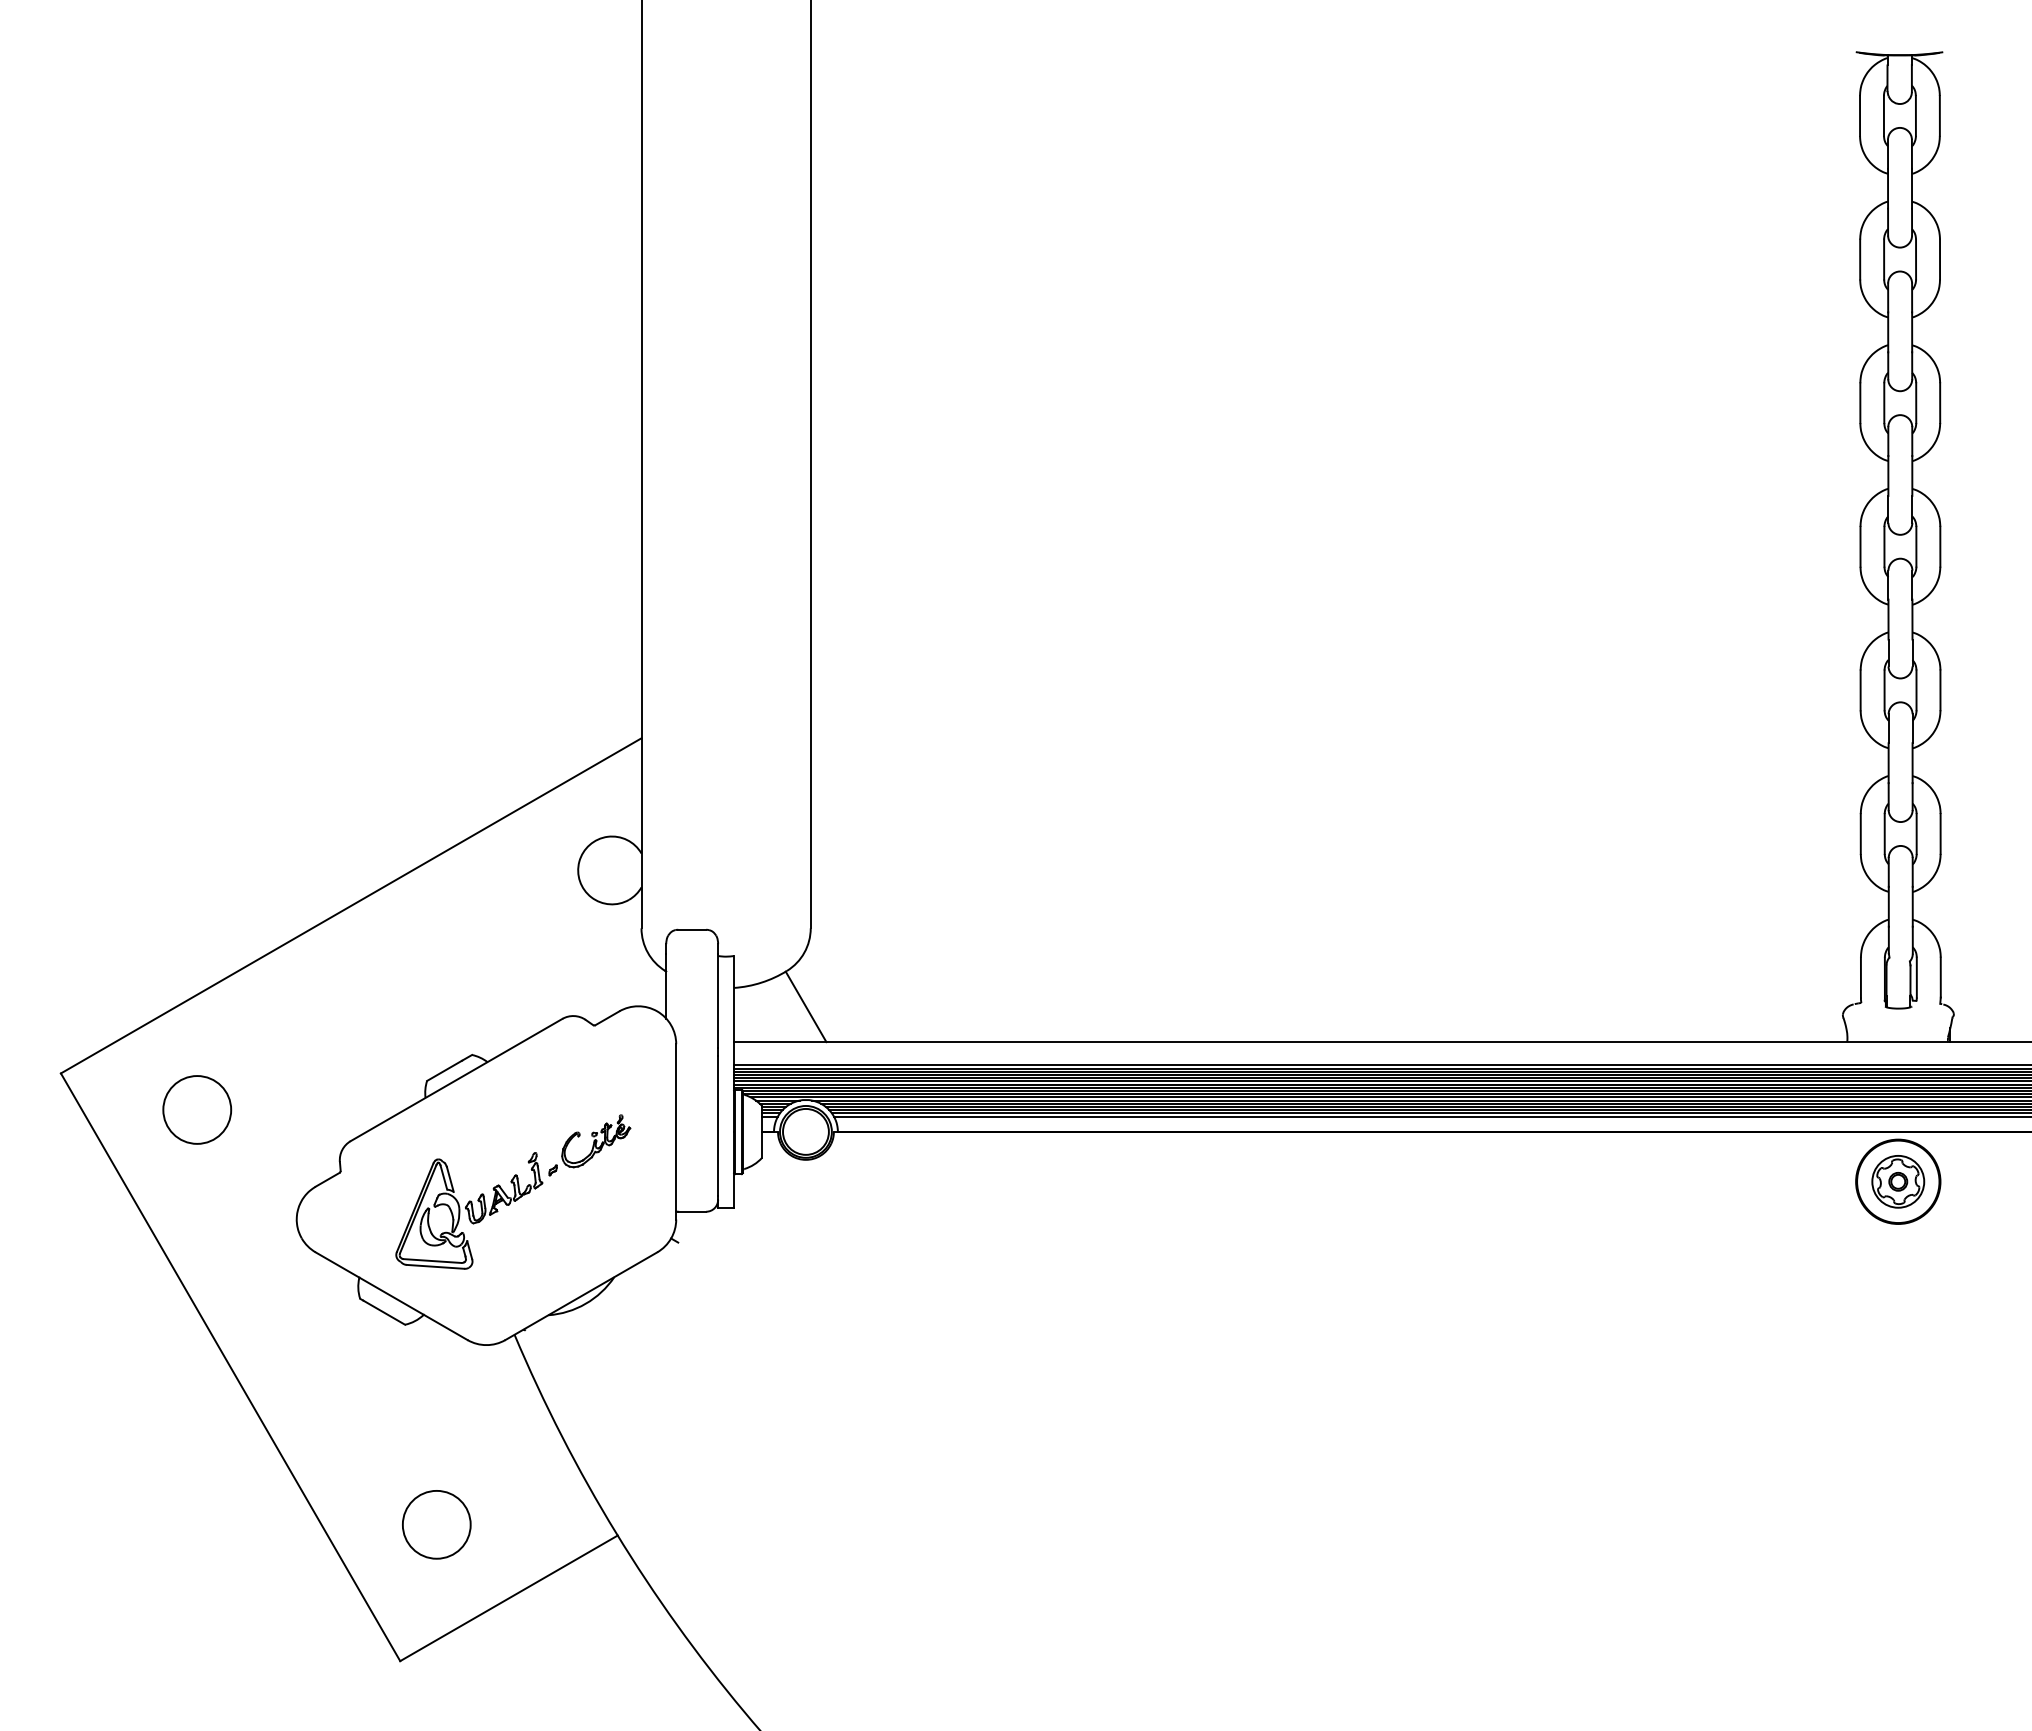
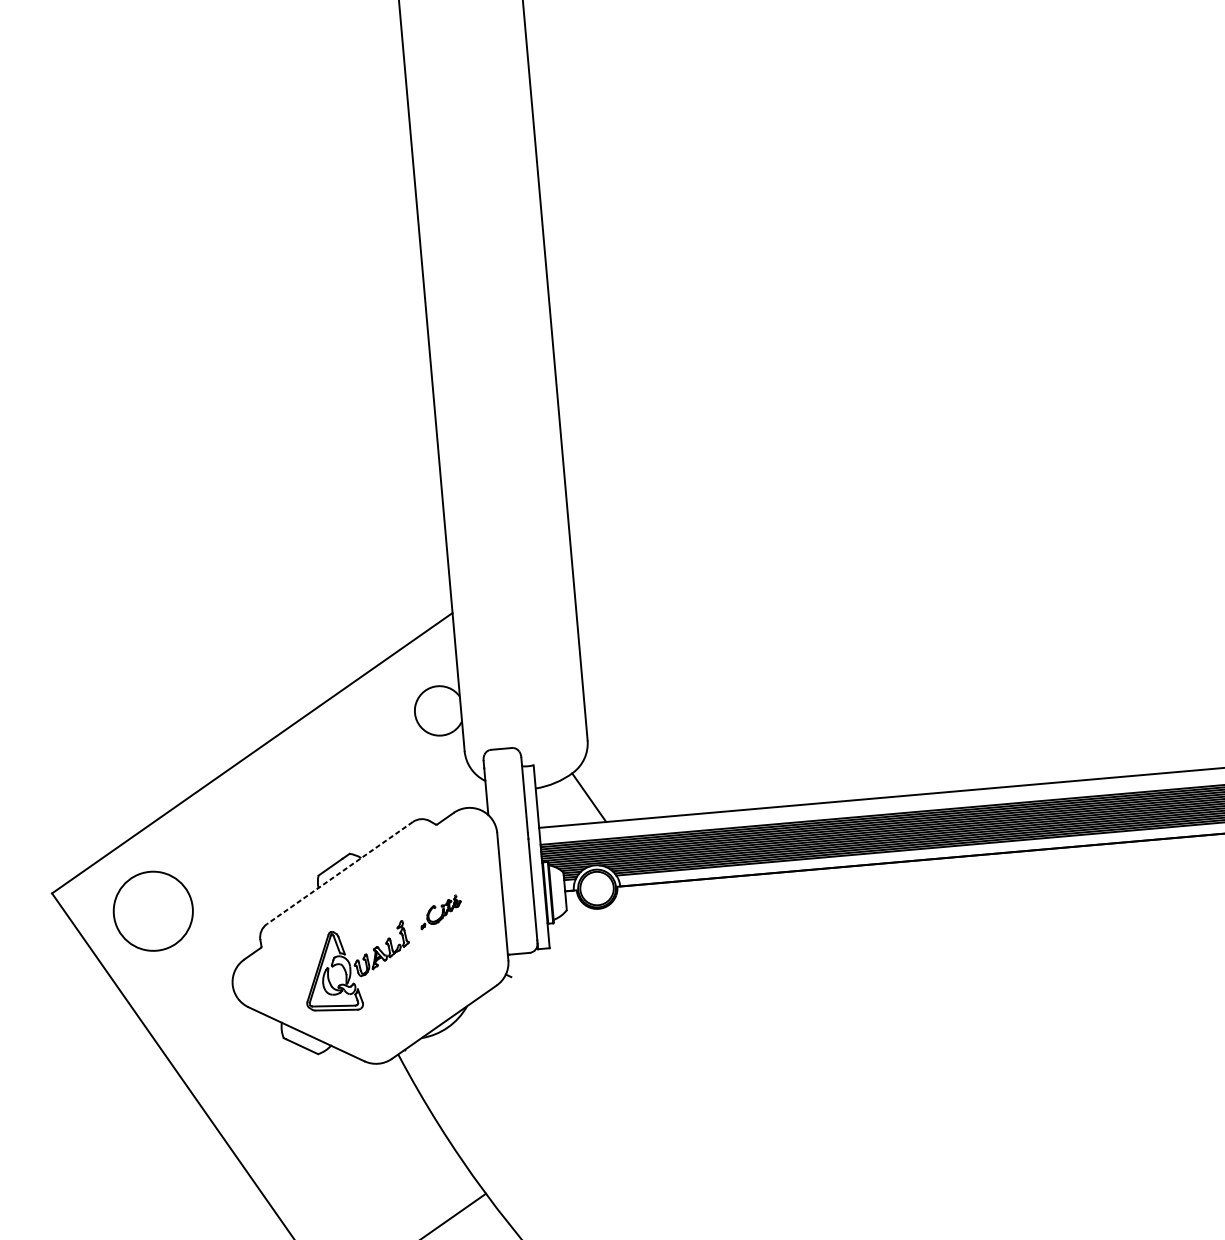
line: (456, 1080) -> (339, 873), solid -> dashed
circle: (197, 1109) -> (153, 910), size x1.6
part: (589, 1145) -> (440, 912), size x0.7
circle: (436, 1524) -> (353, 1197), removed

